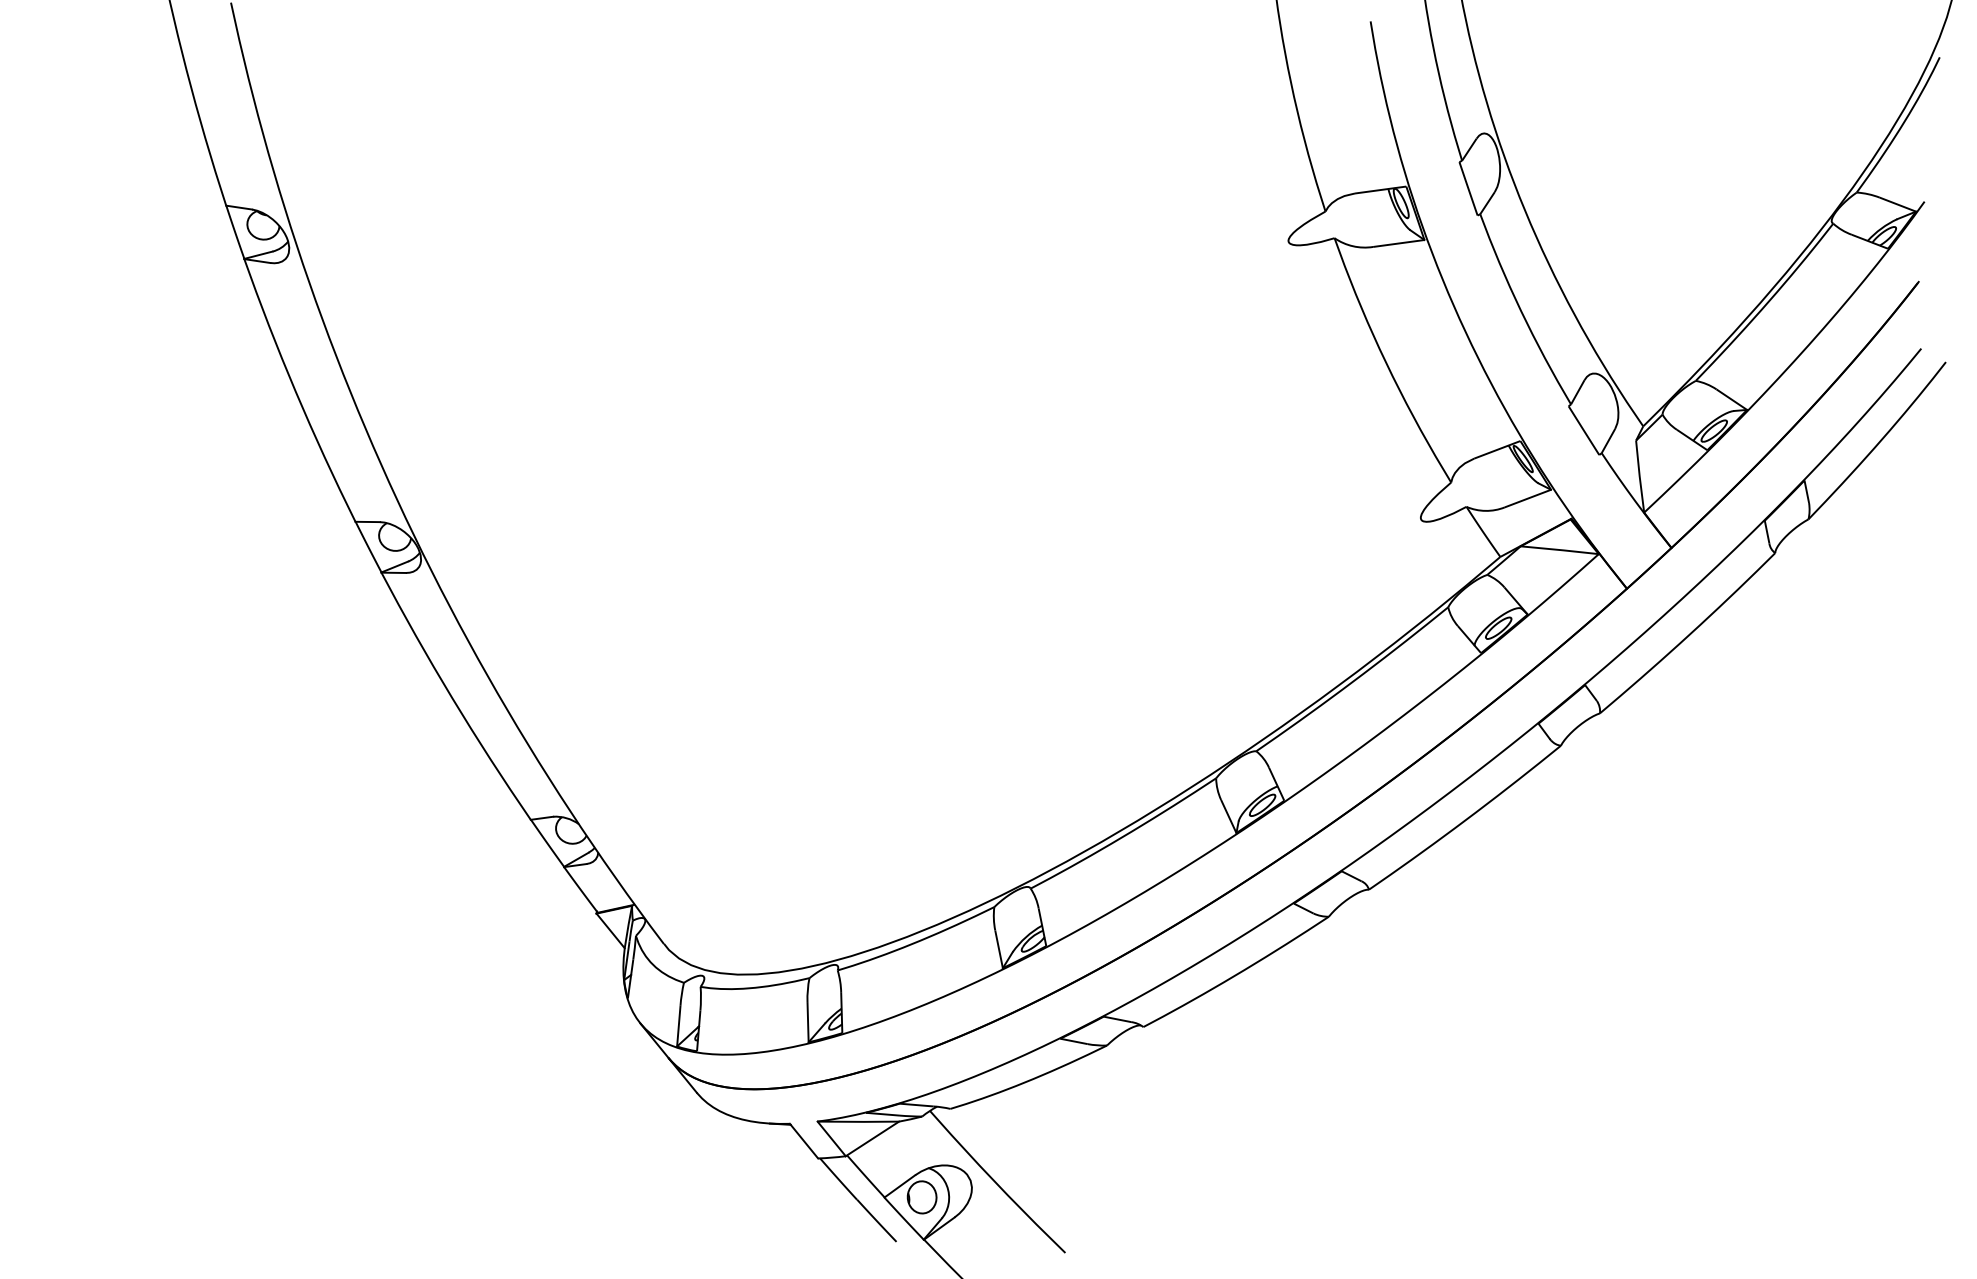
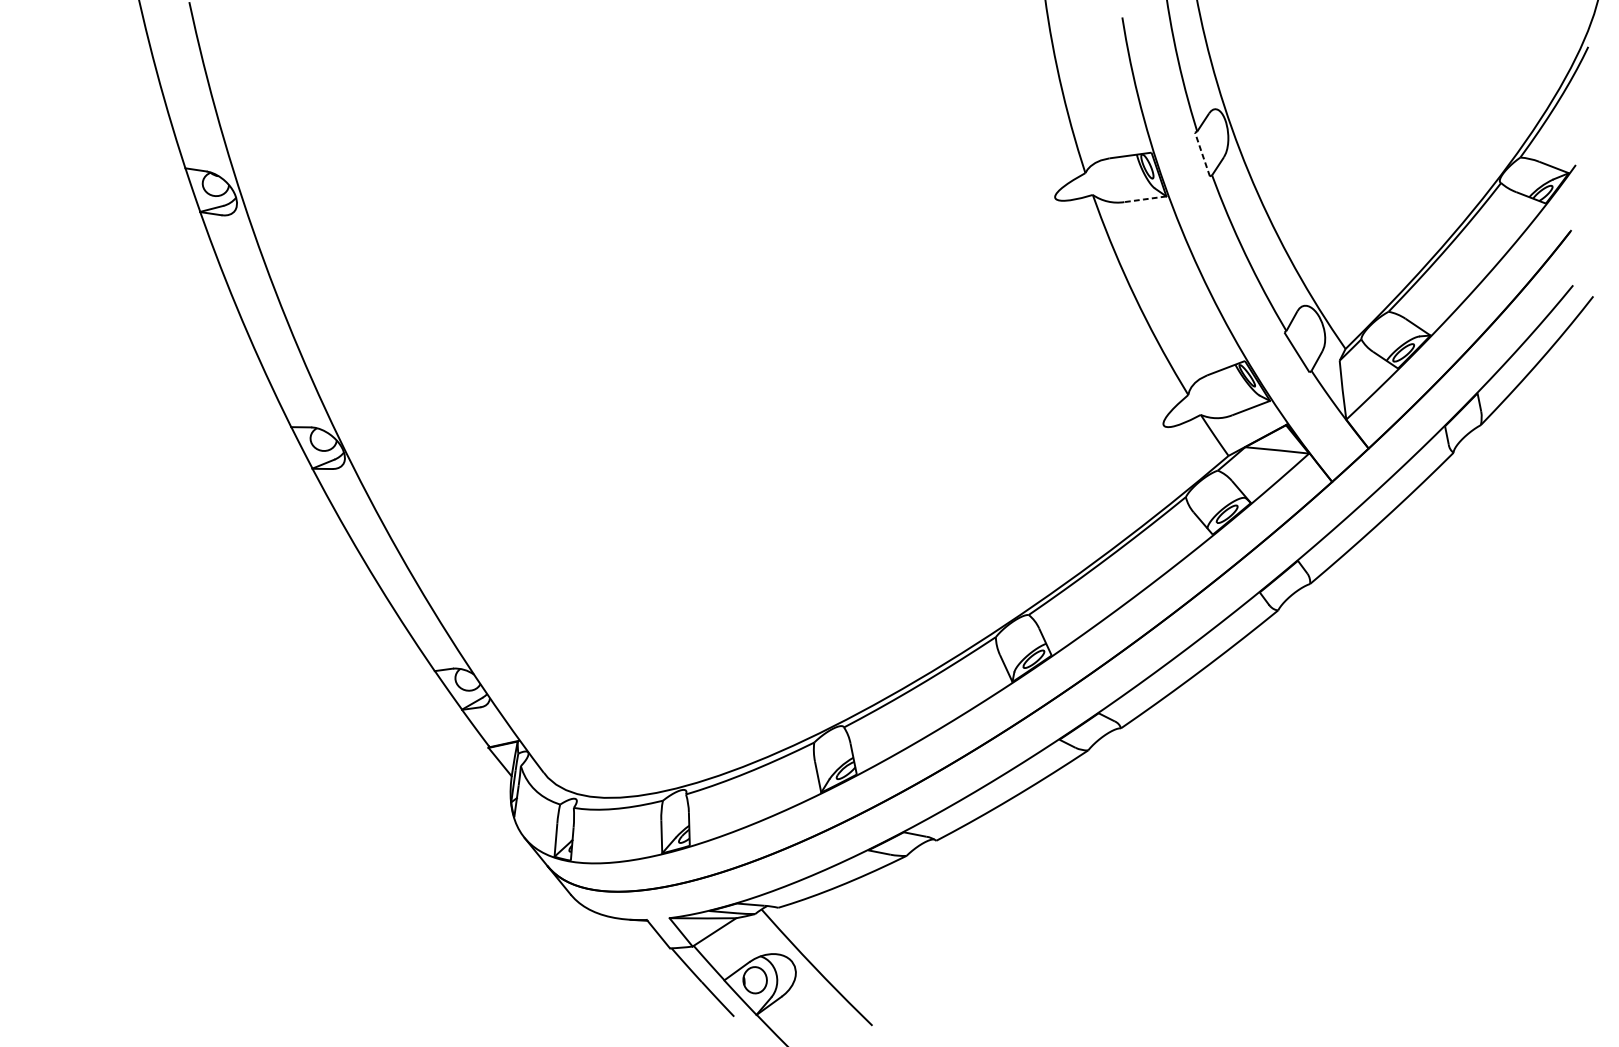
line: (1468, 188) -> (1202, 154), solid -> dashed
line: (1397, 243) -> (1144, 199), solid -> dashed

